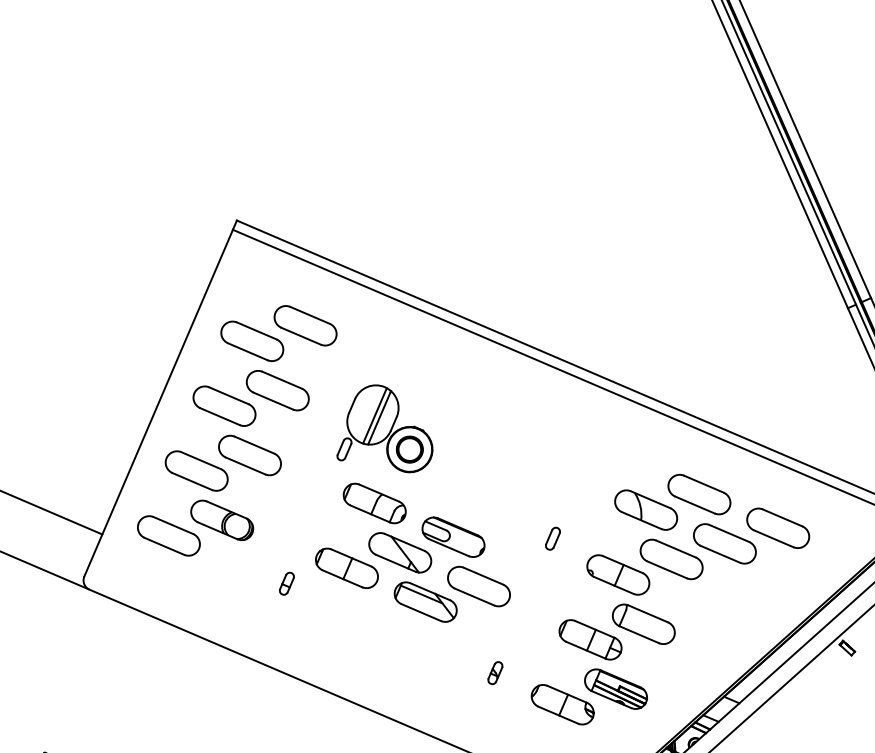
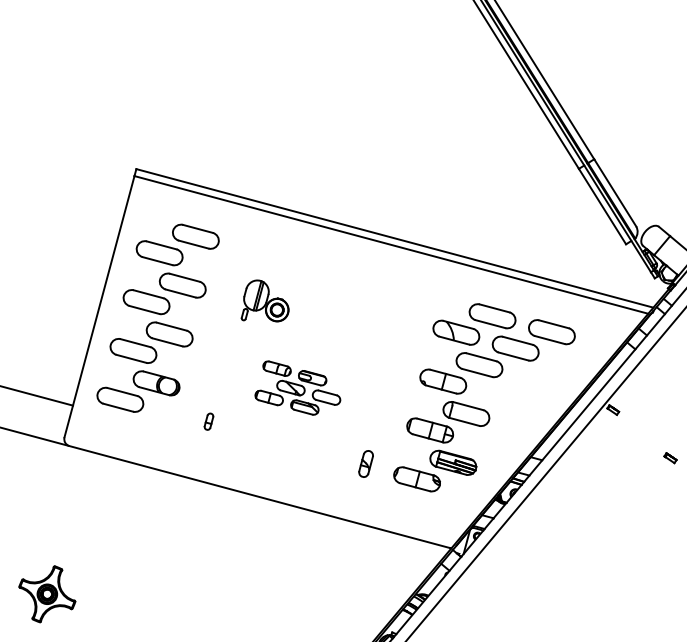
part: (387, 427) -> (264, 300), size x0.7
part: (552, 538) -> (392, 362), removed
part: (415, 554) -> (297, 387), size x0.6
part: (494, 672) -> (365, 463), size x1.6

